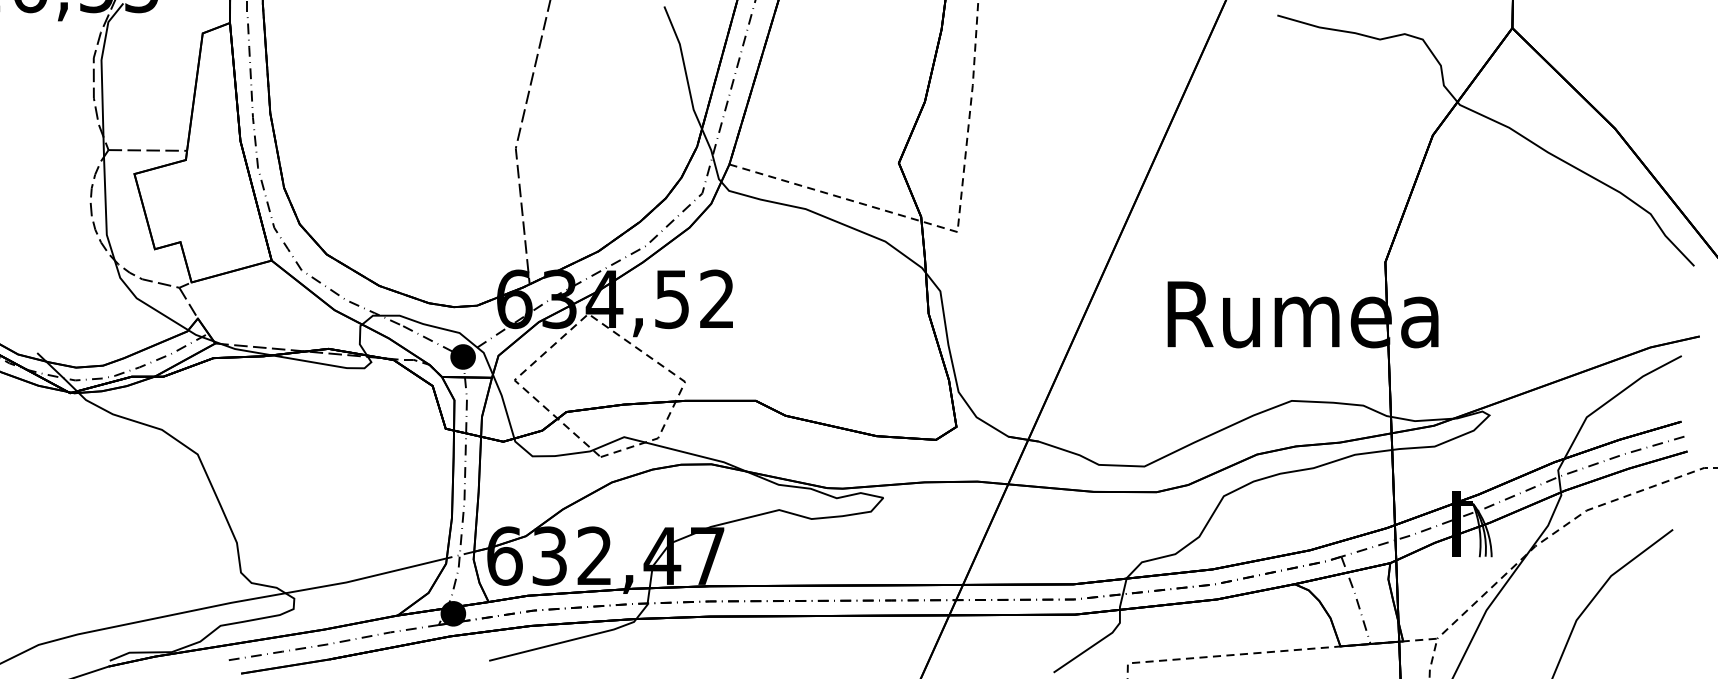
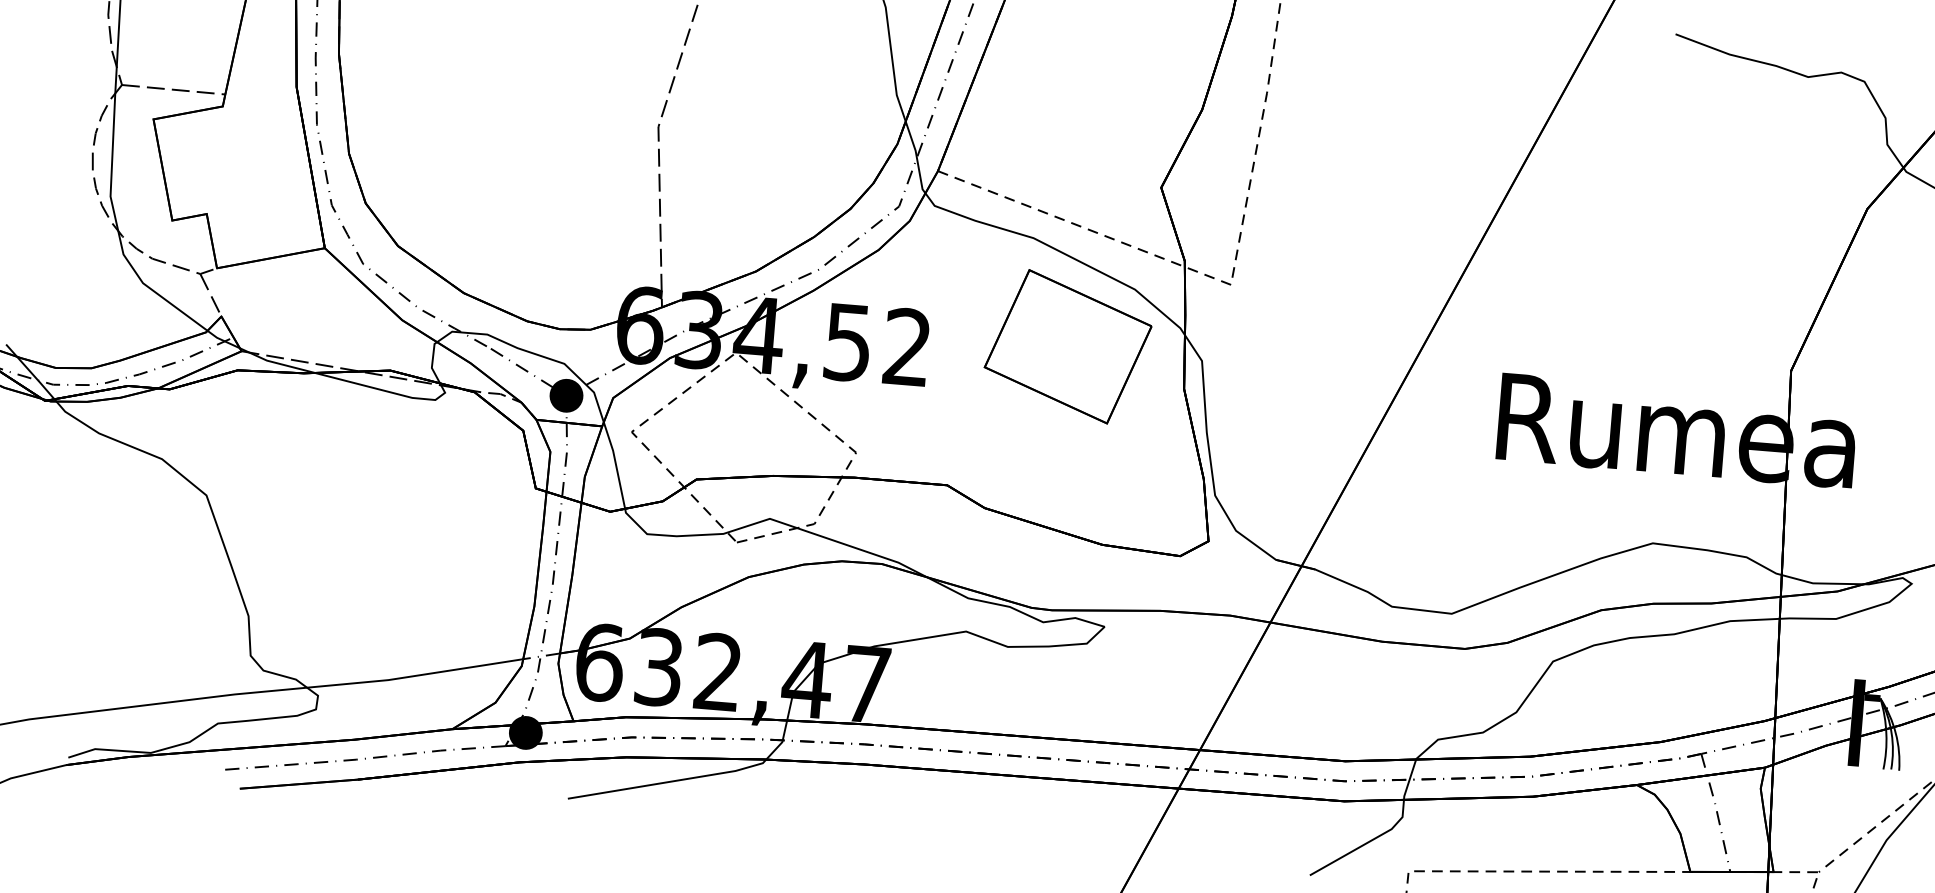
part: (837, 288) -> (1066, 346), added

